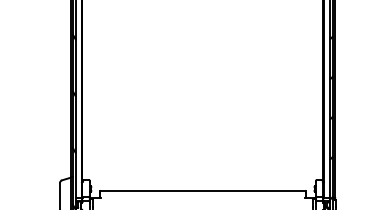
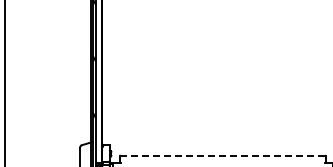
line: (202, 190) -> (222, 155), solid -> dashed

